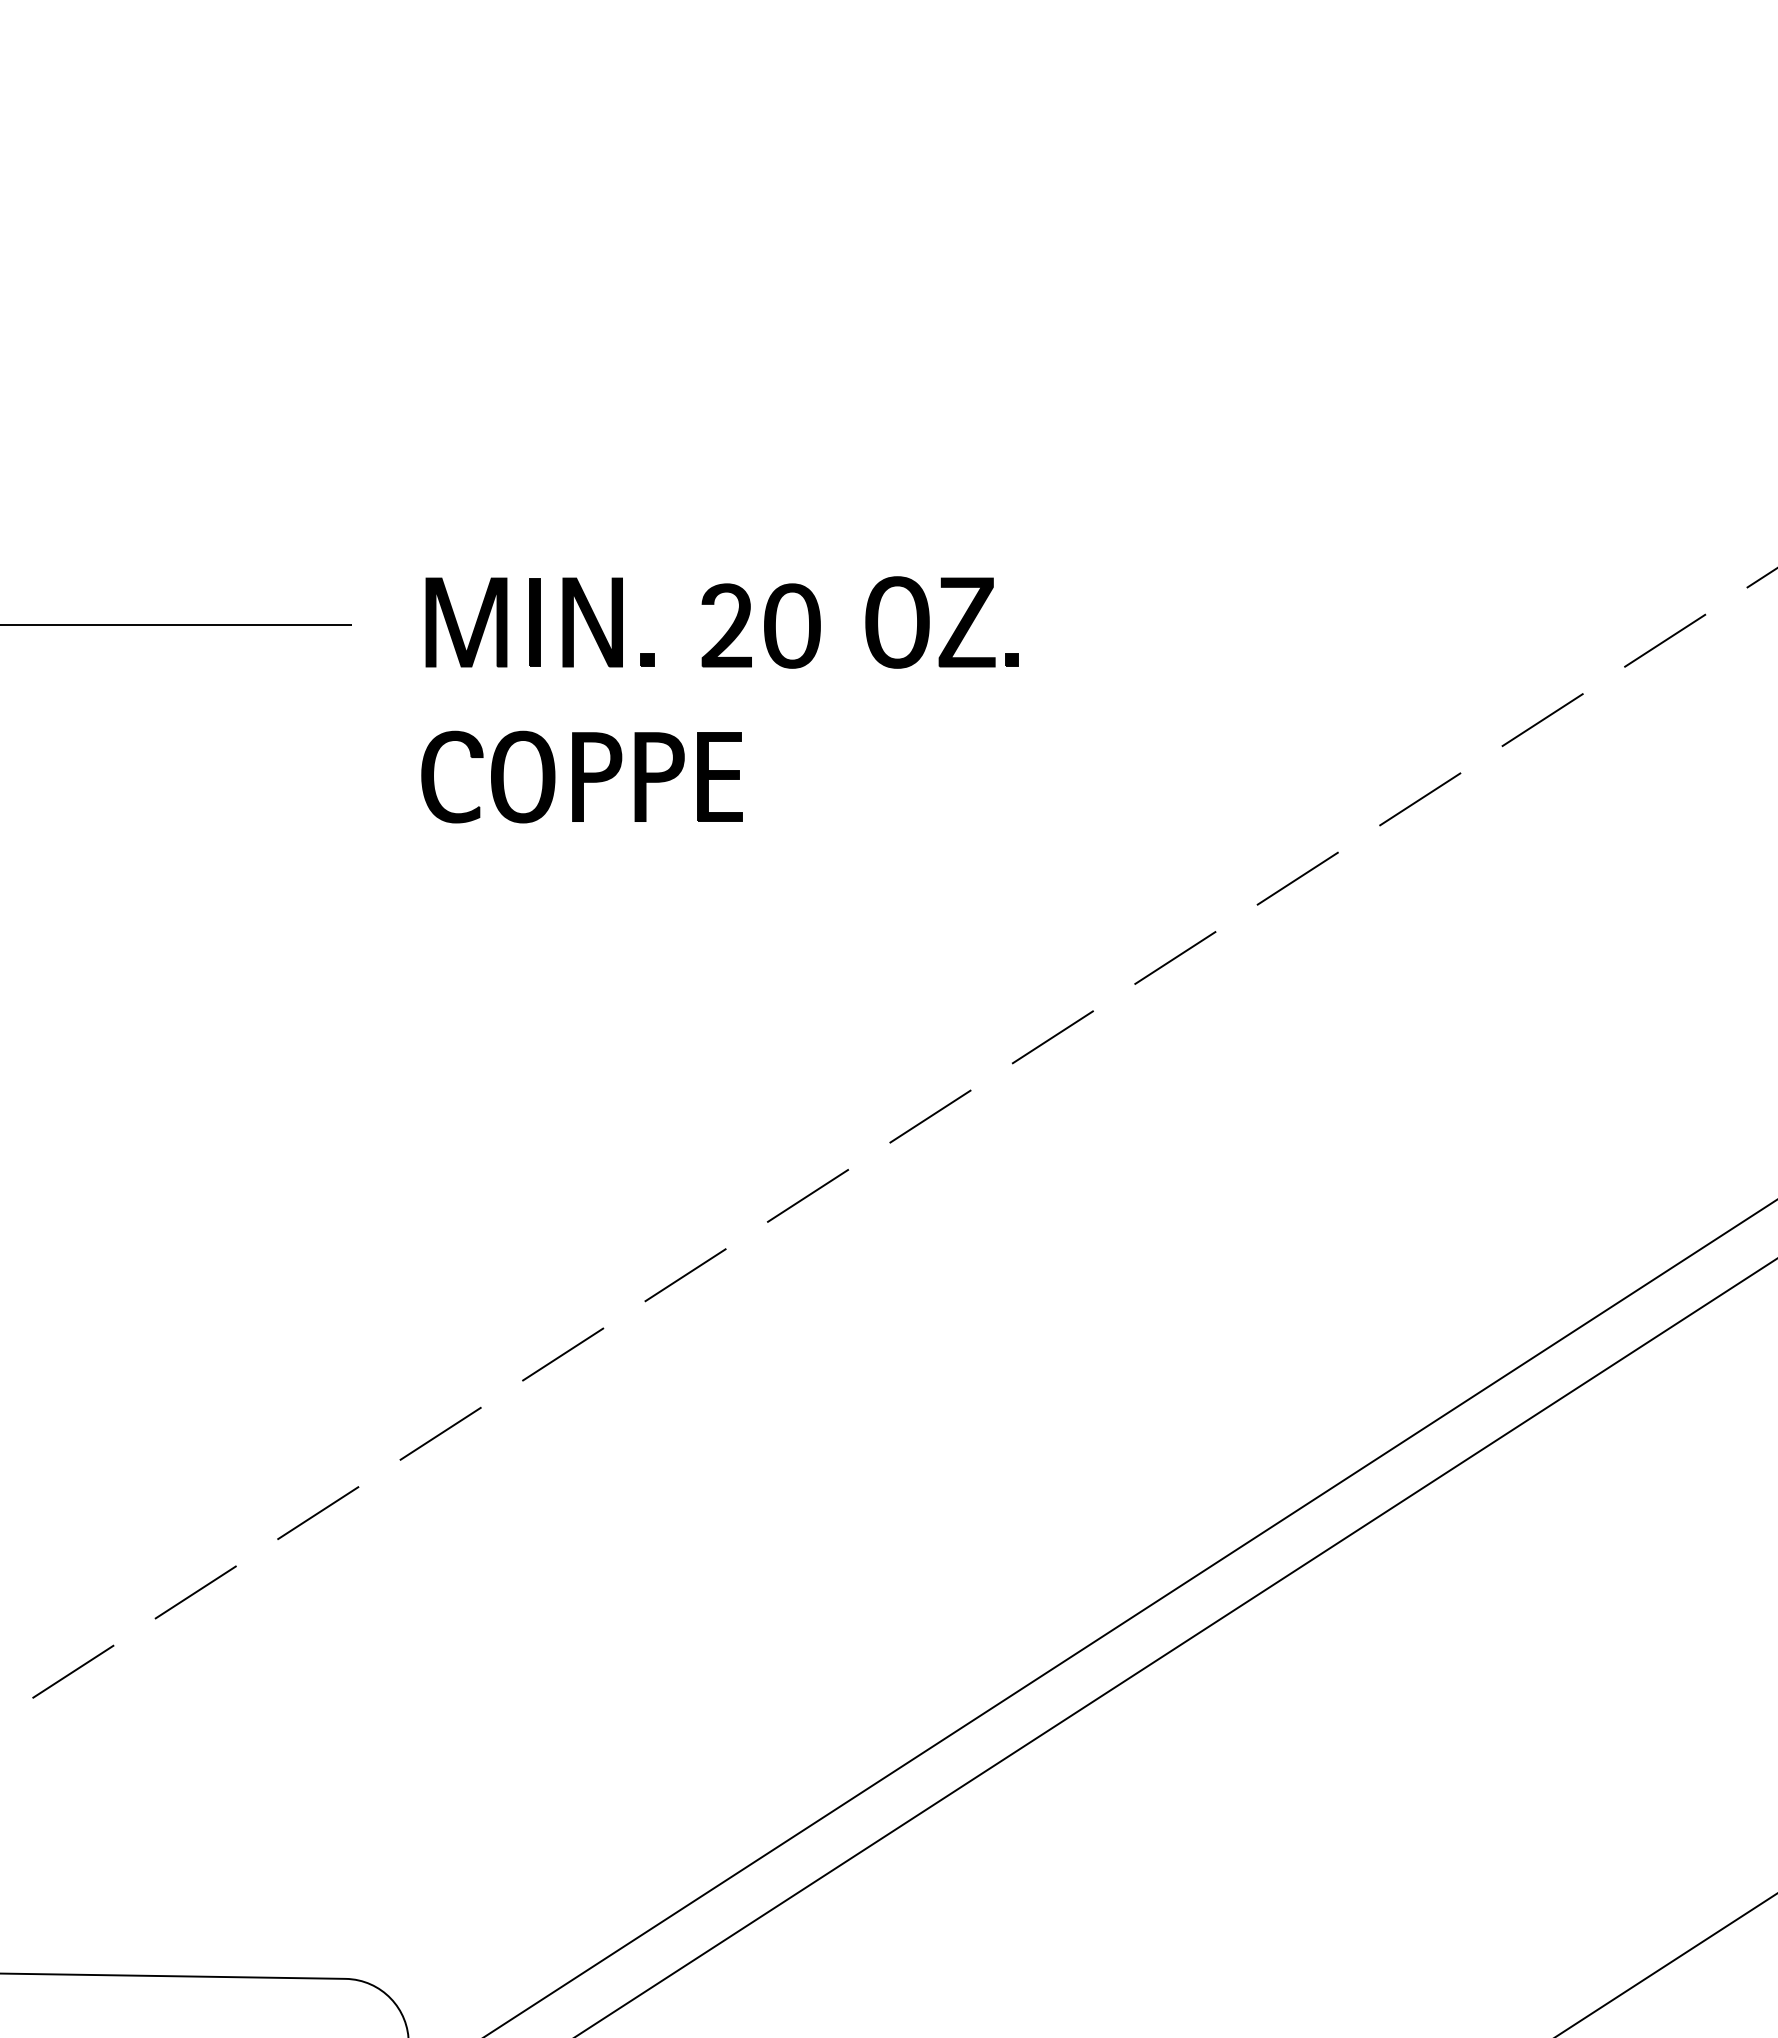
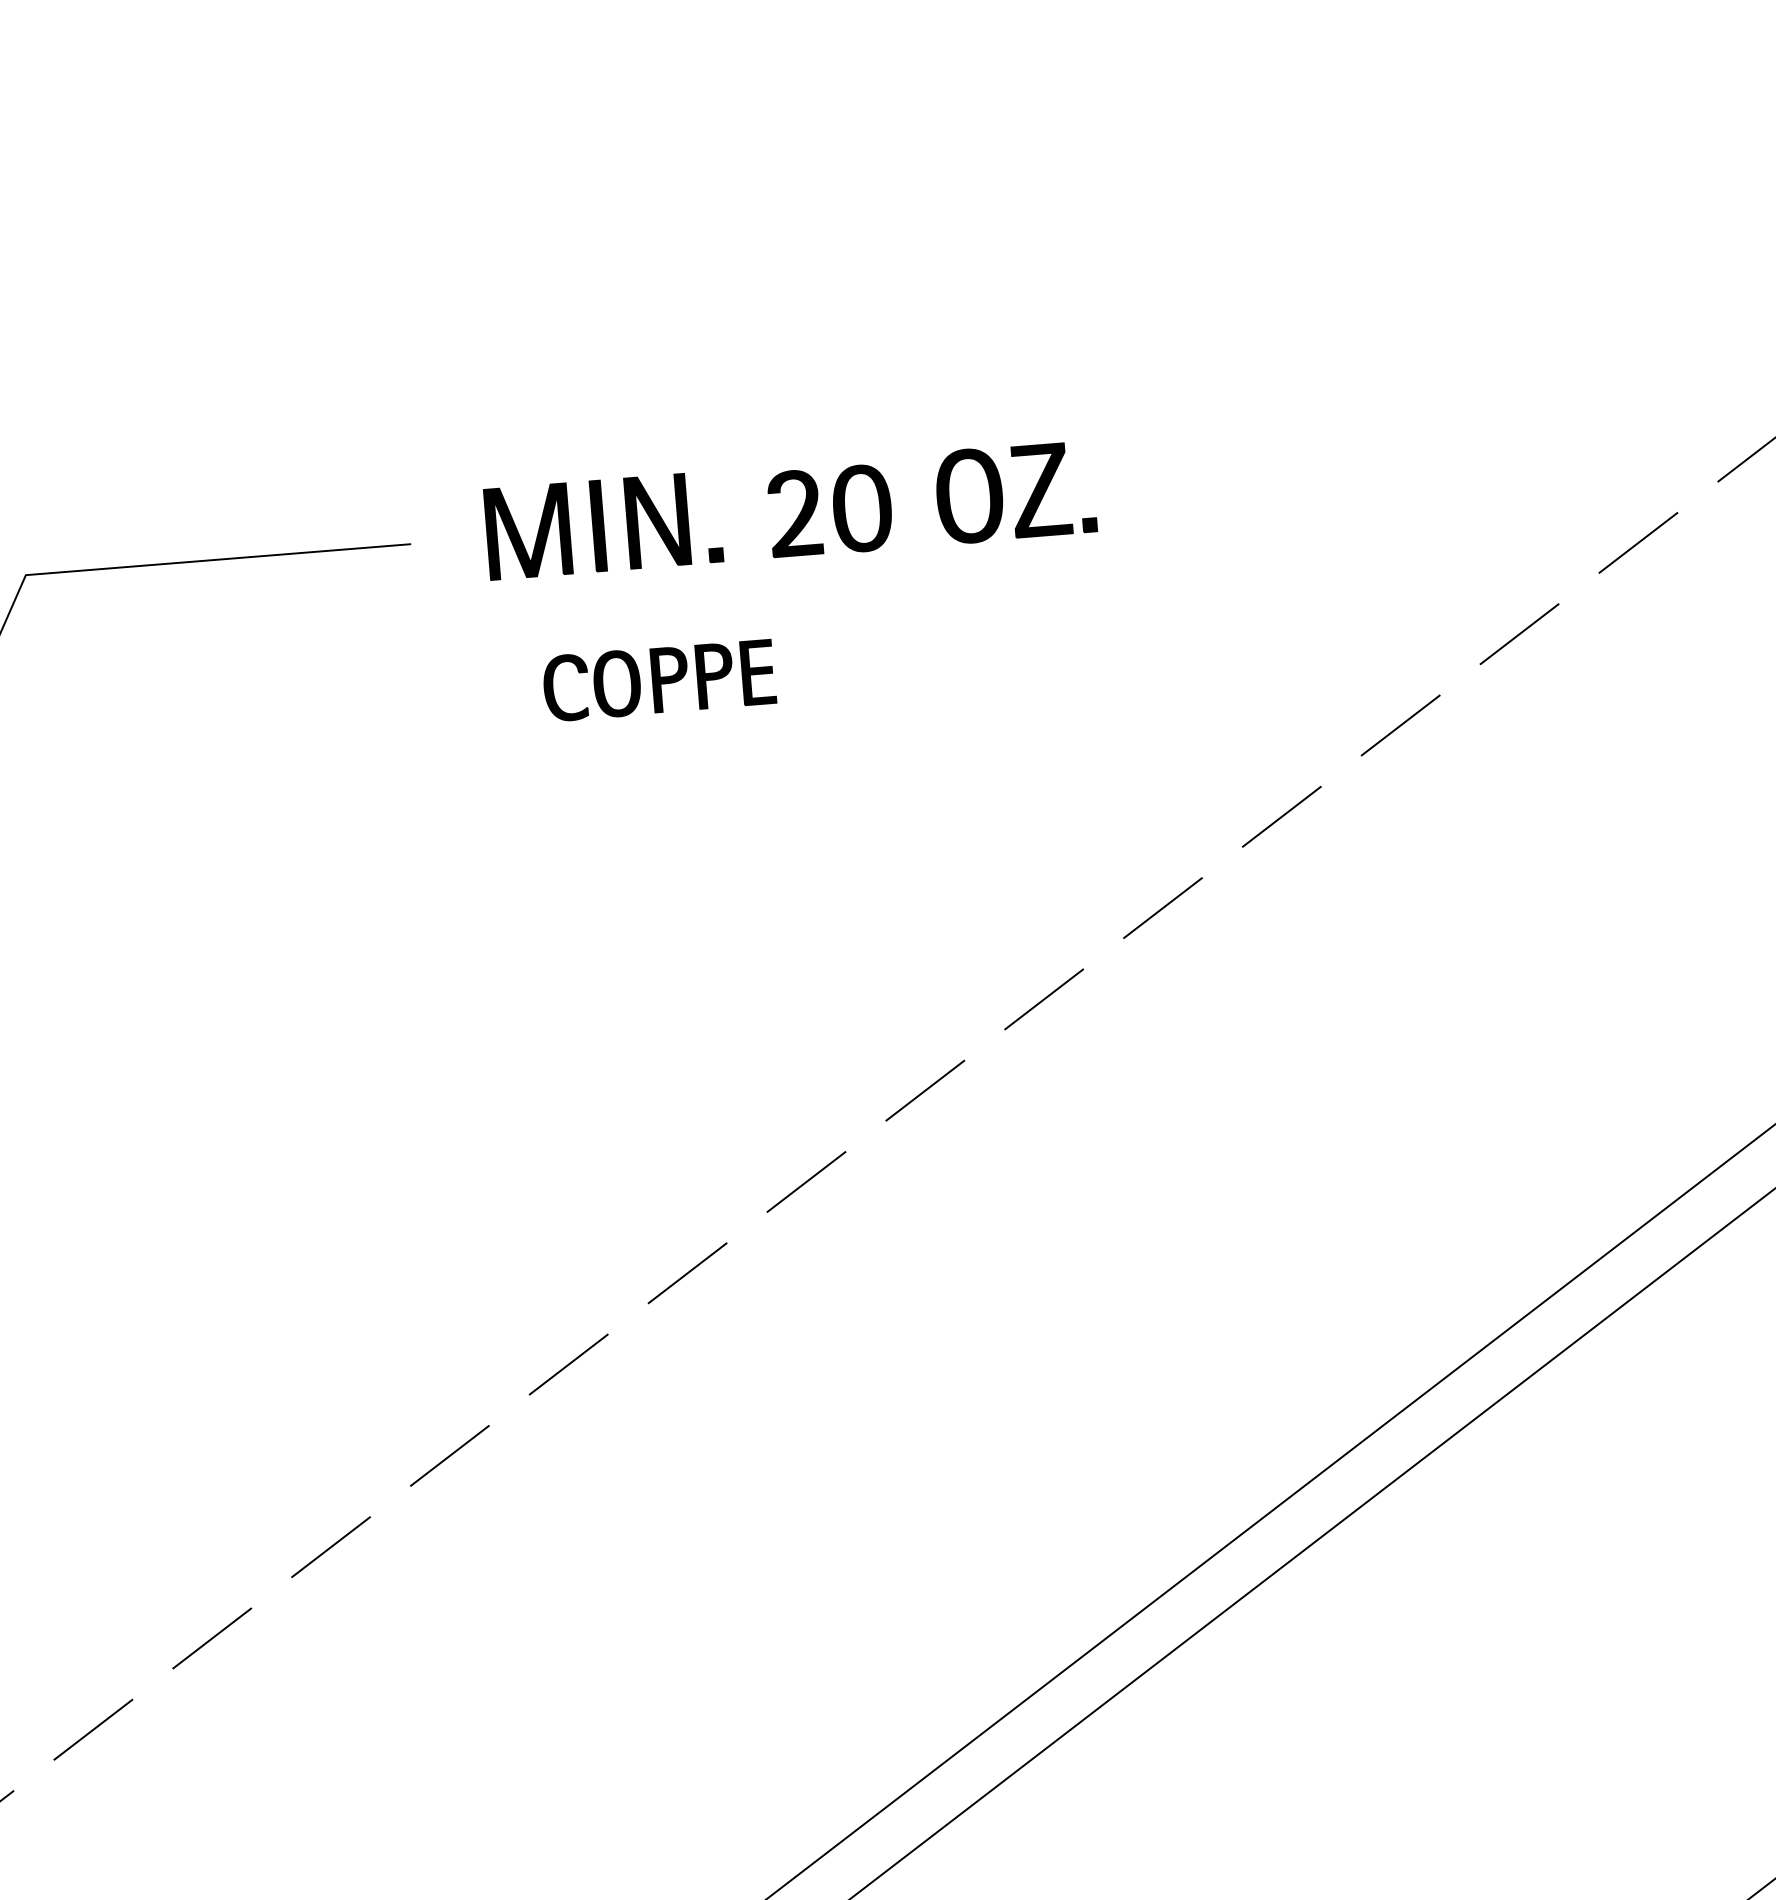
part: (581, 776) -> (658, 679), size x0.7

